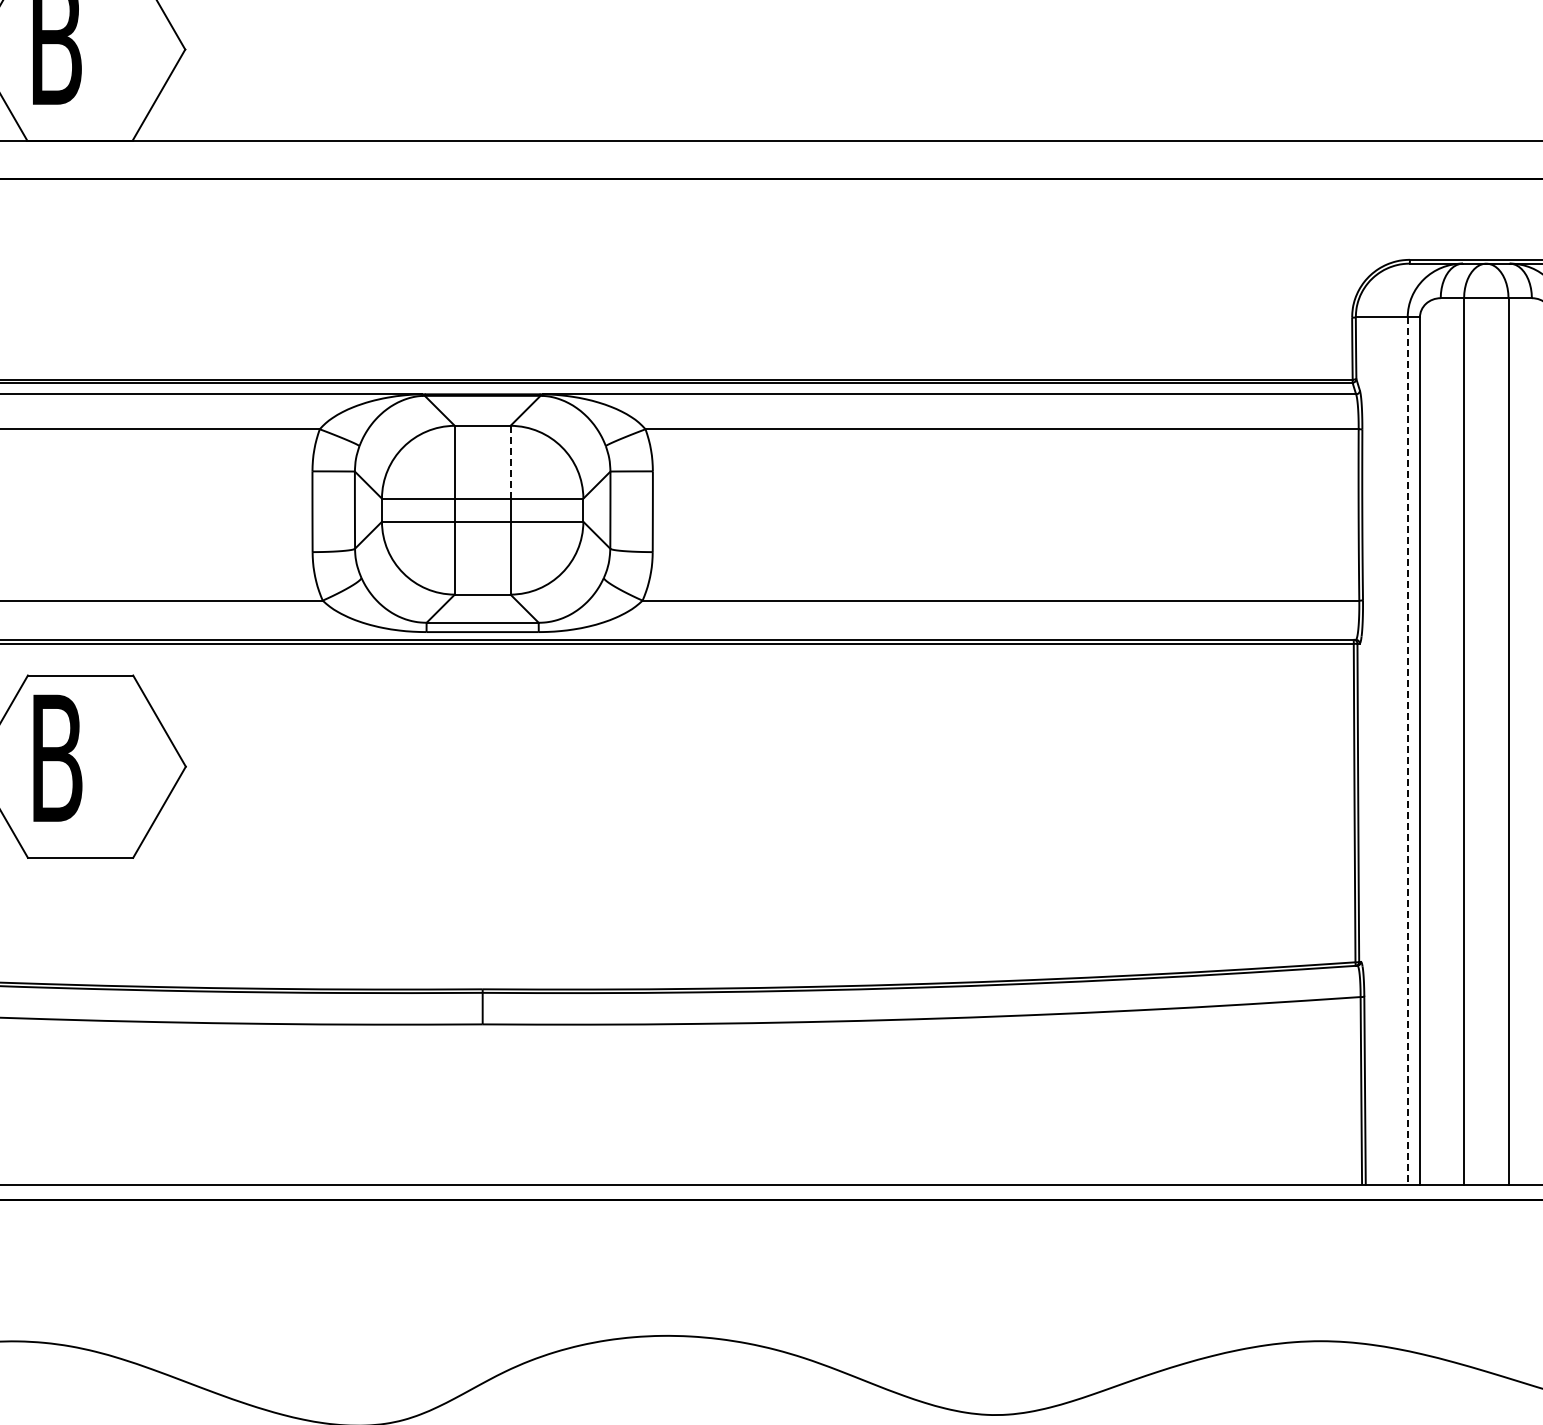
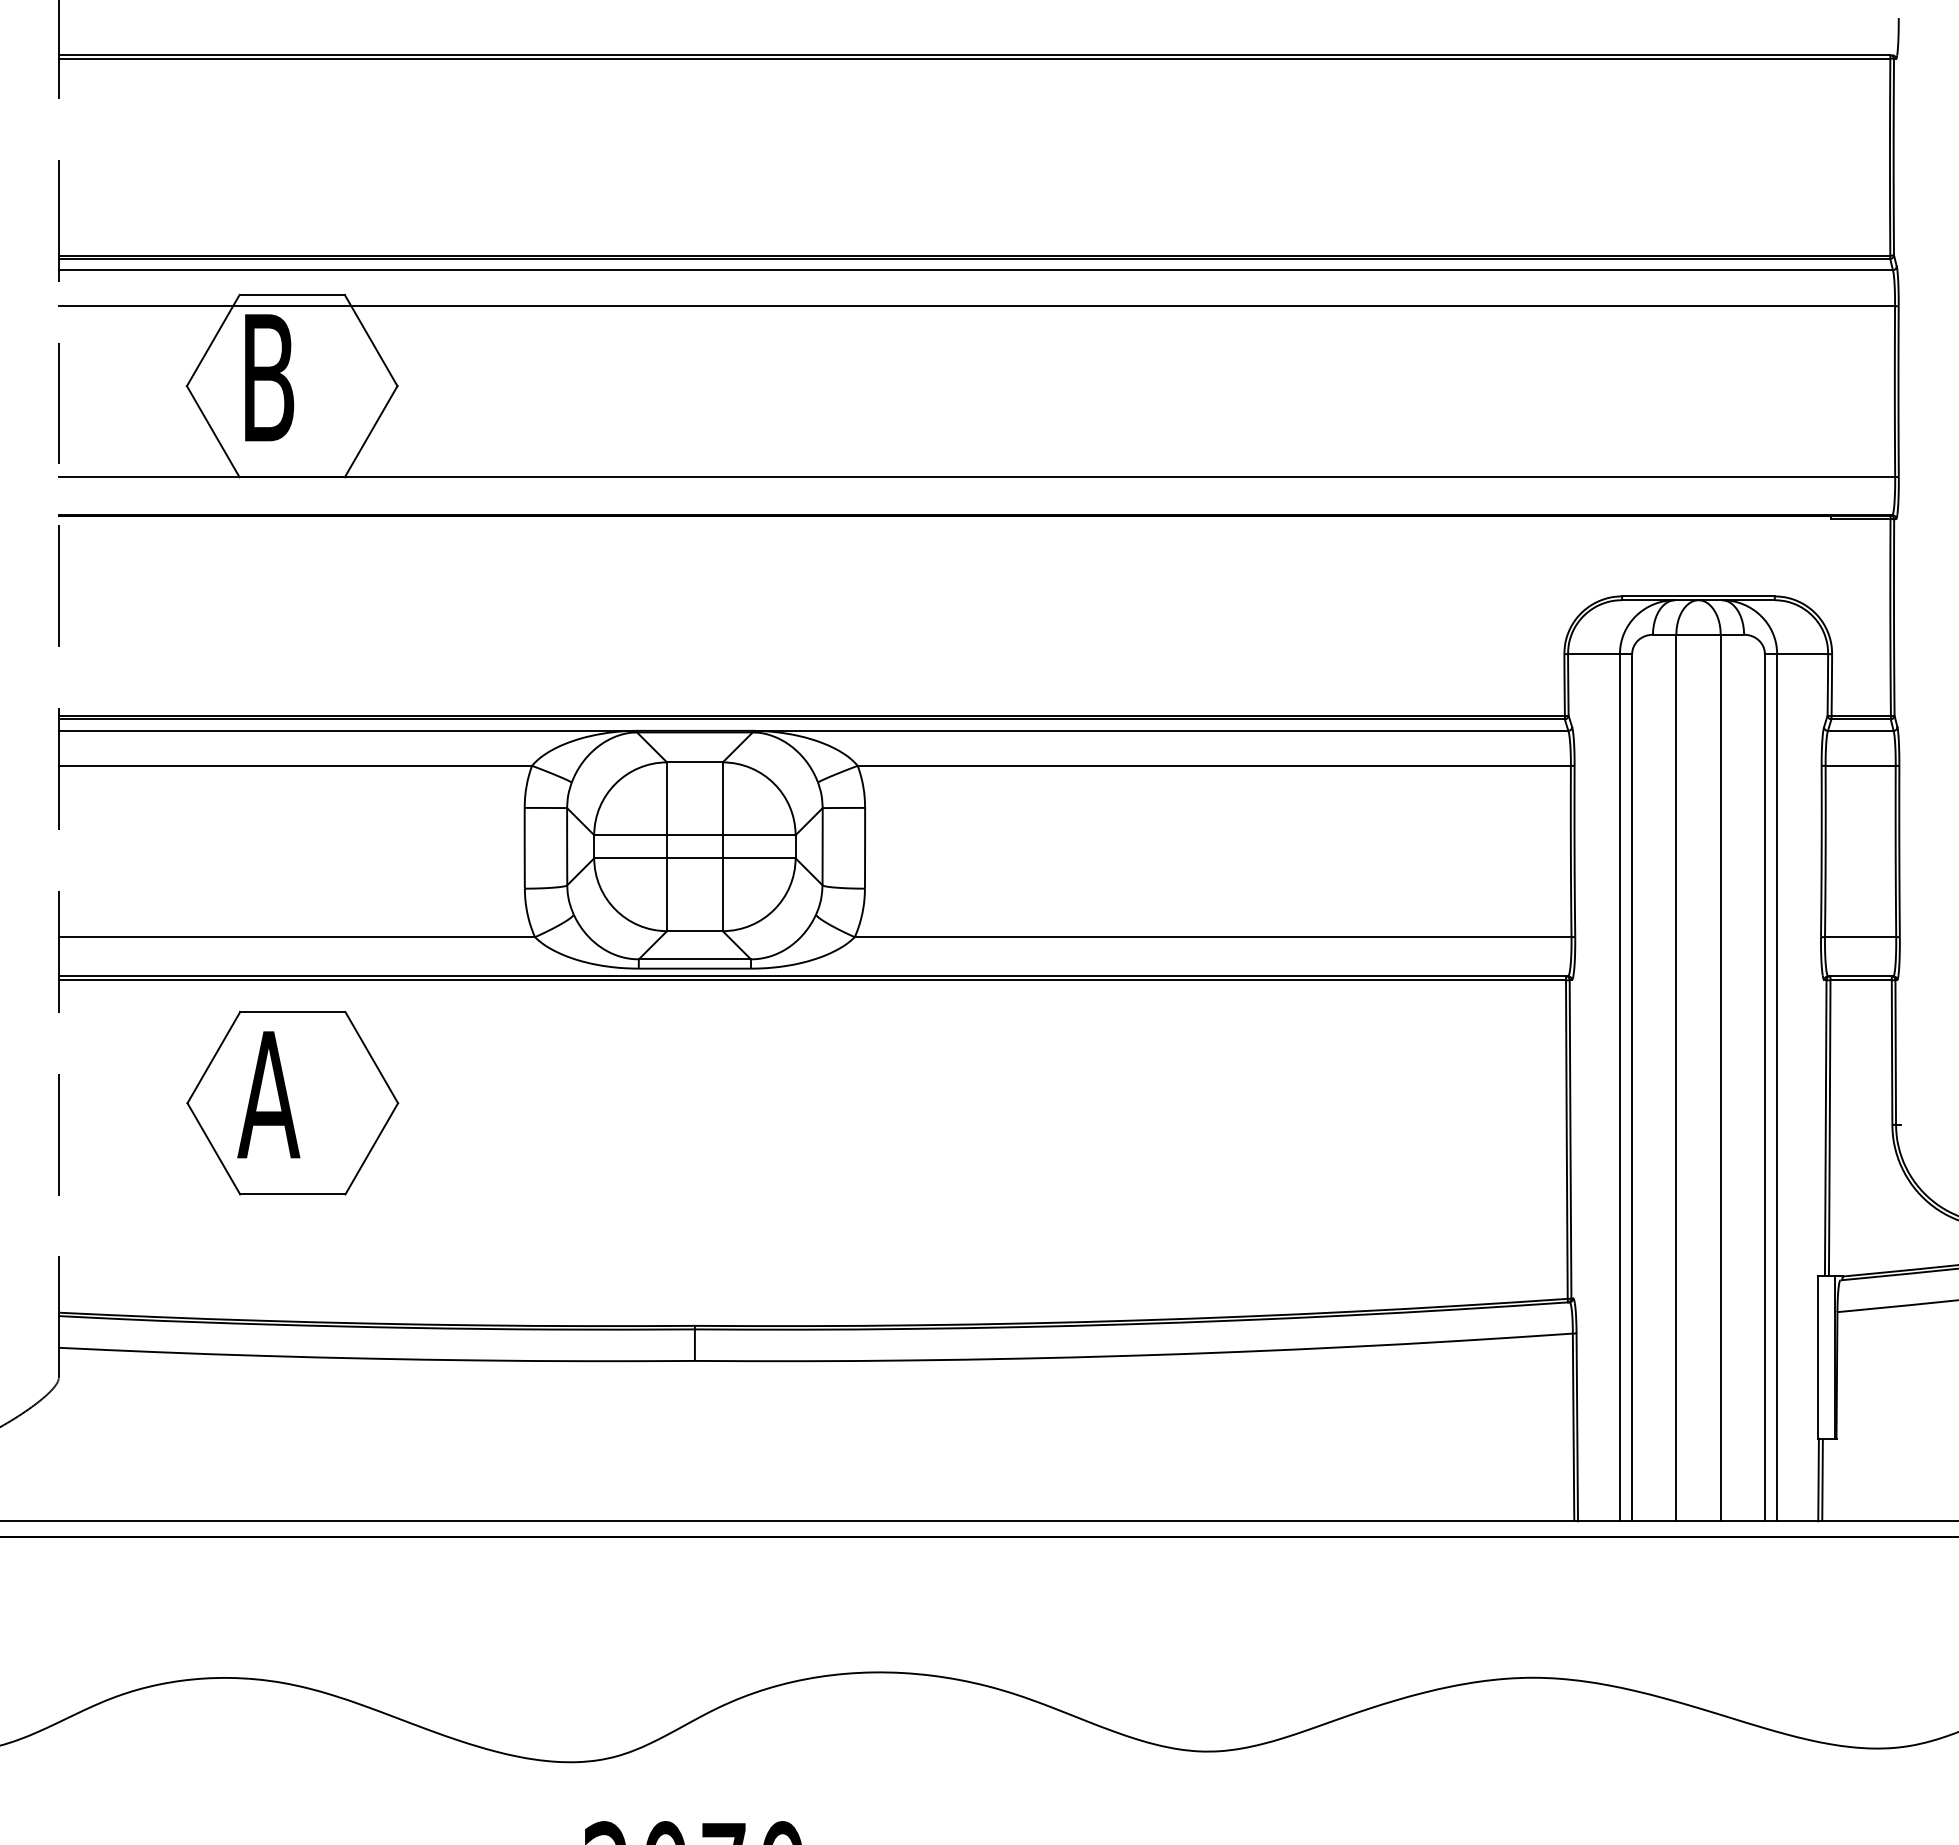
line: (510, 462) -> (722, 799), dashed -> solid
line: (1407, 750) -> (1619, 1087), dashed -> solid
text: (56, 757) -> (268, 1094), B -> A

